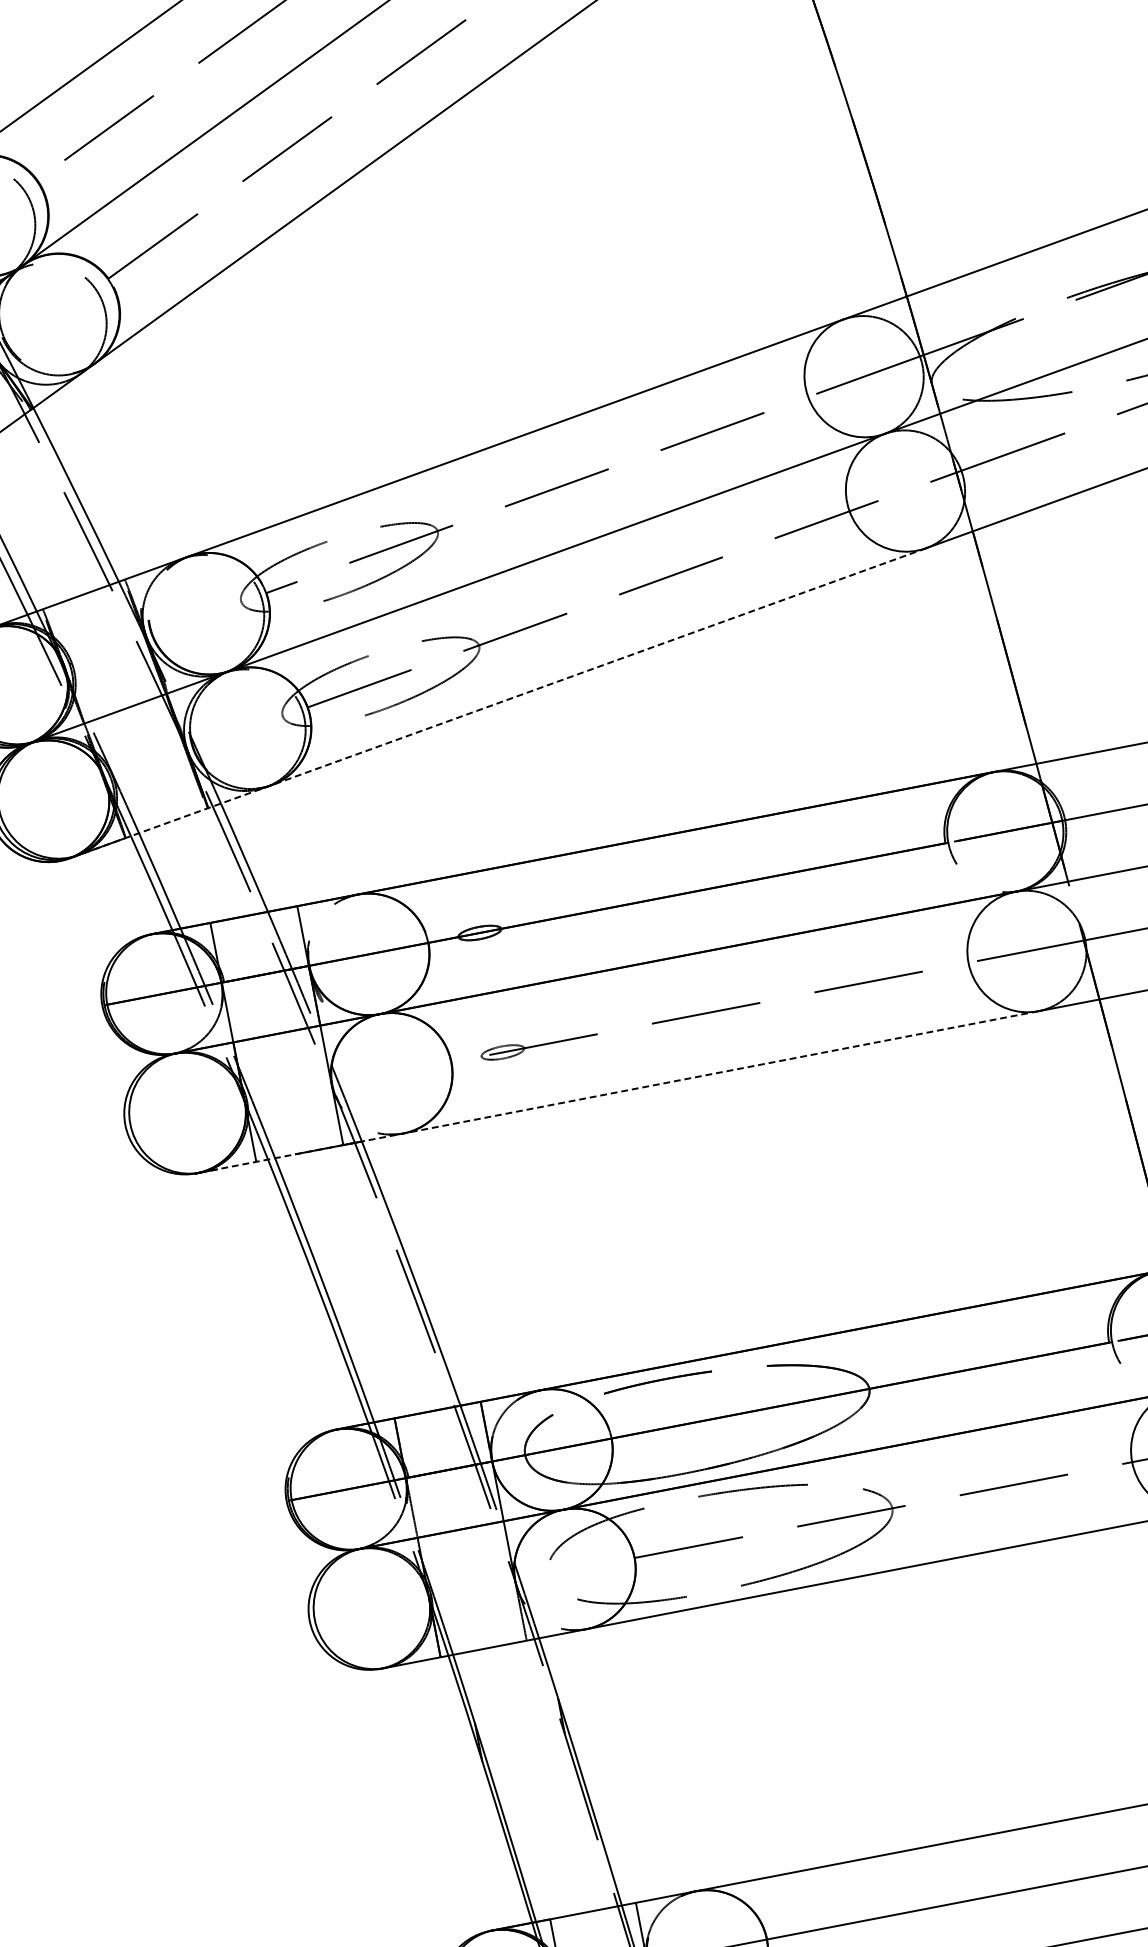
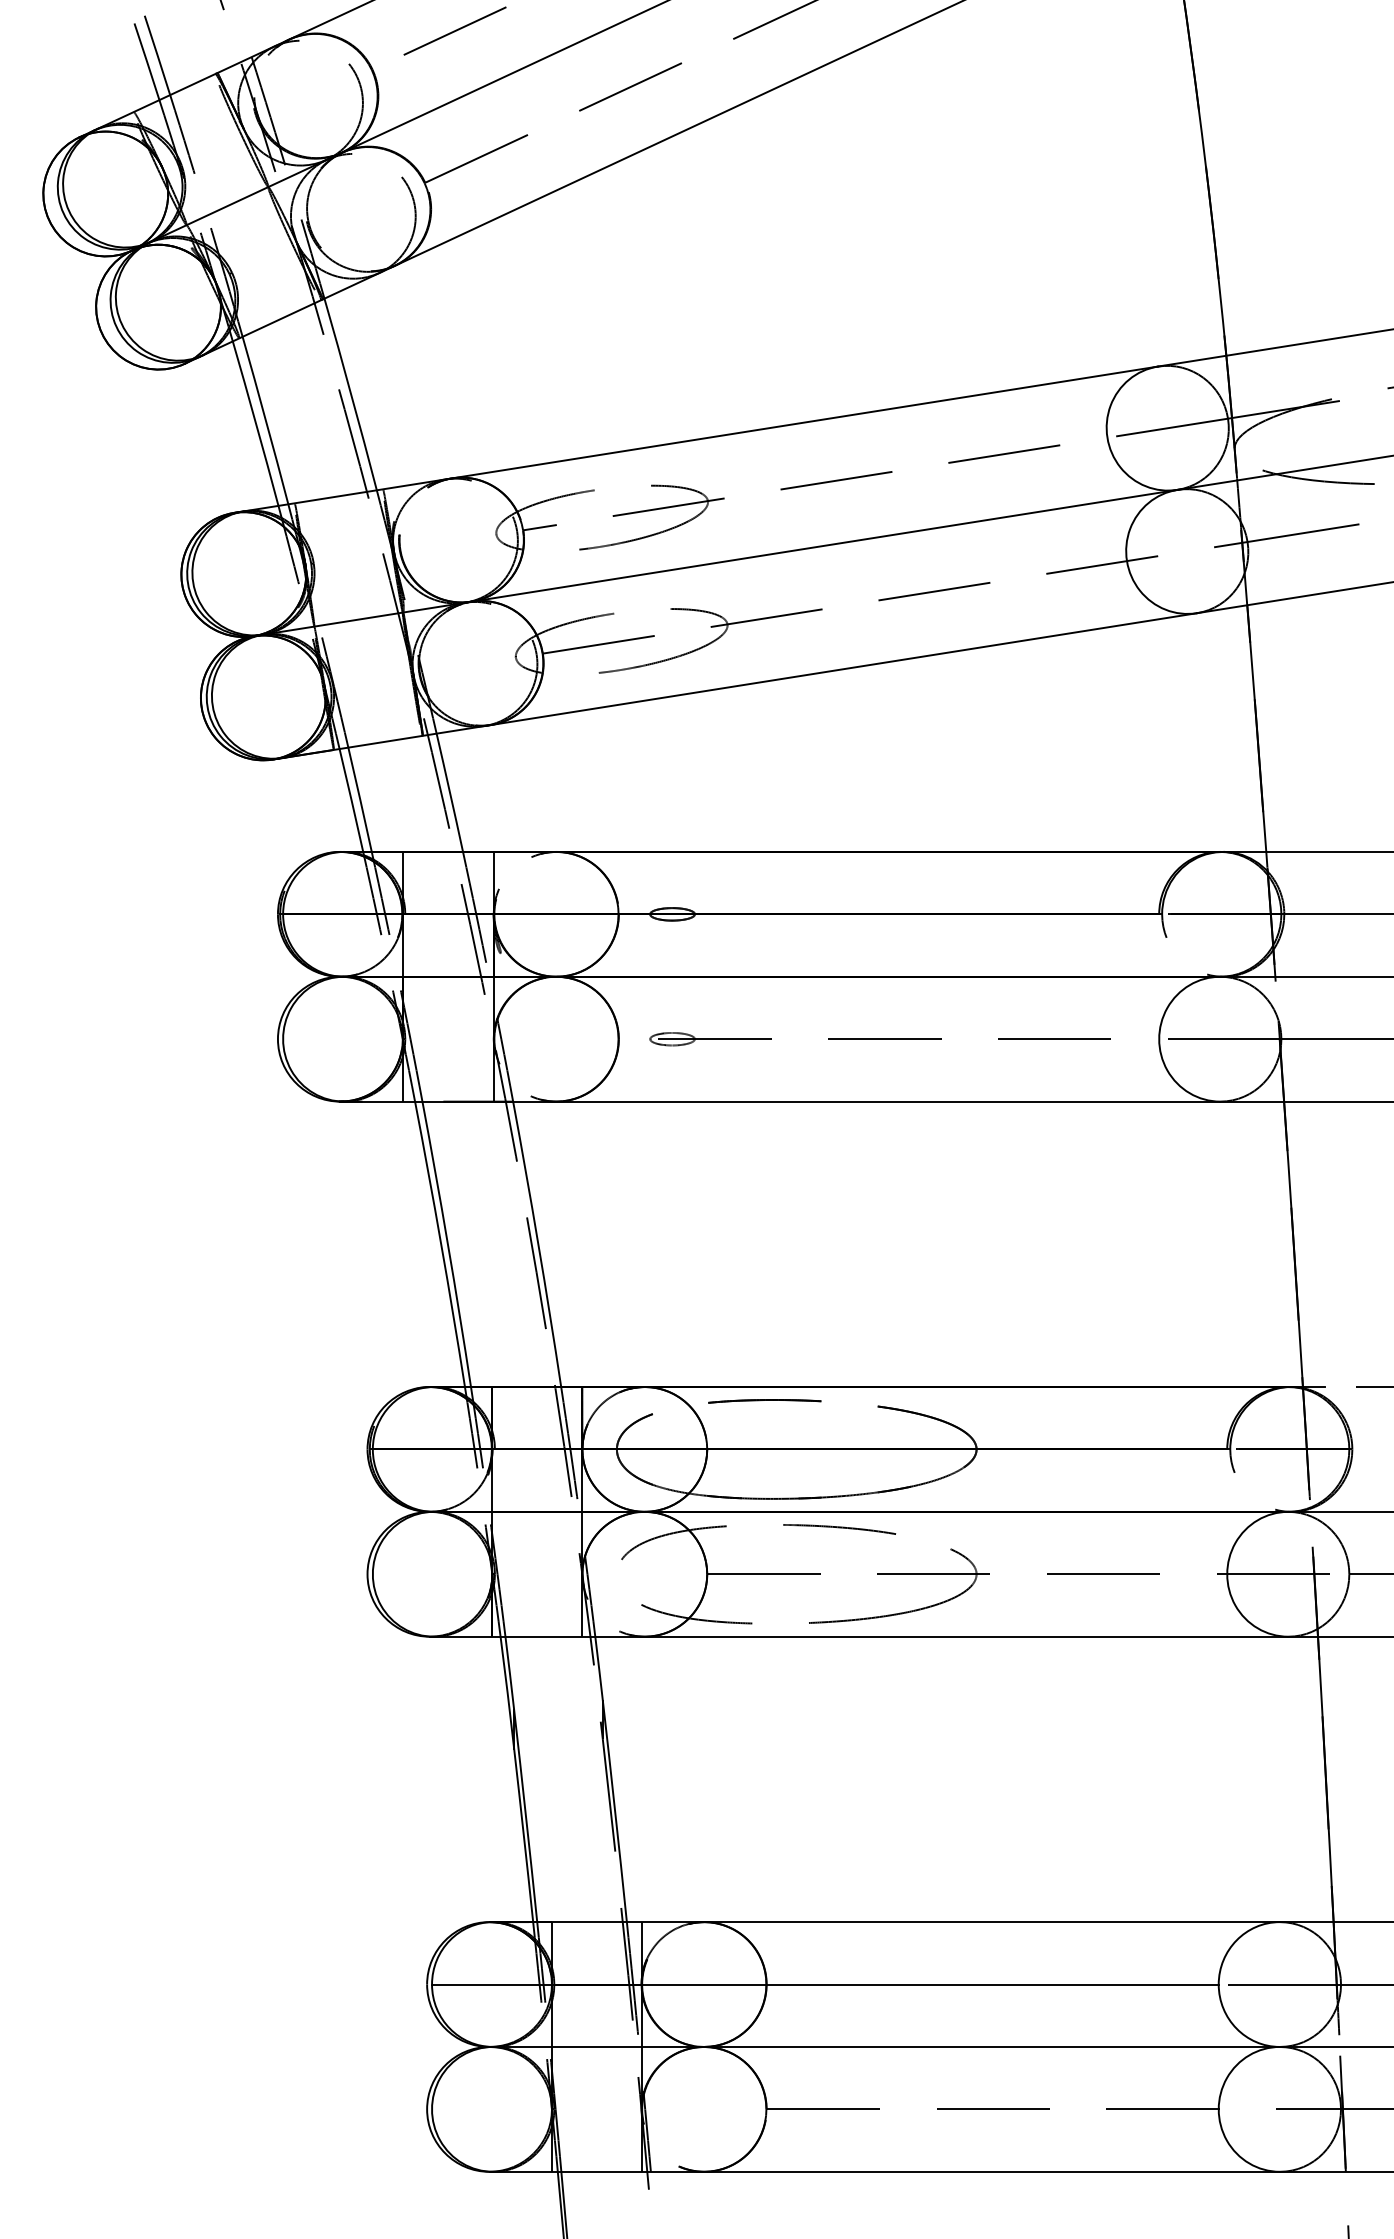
line: (501, 701) -> (739, 685), dashed -> solid
line: (618, 1091) -> (781, 1101), dashed -> solid

